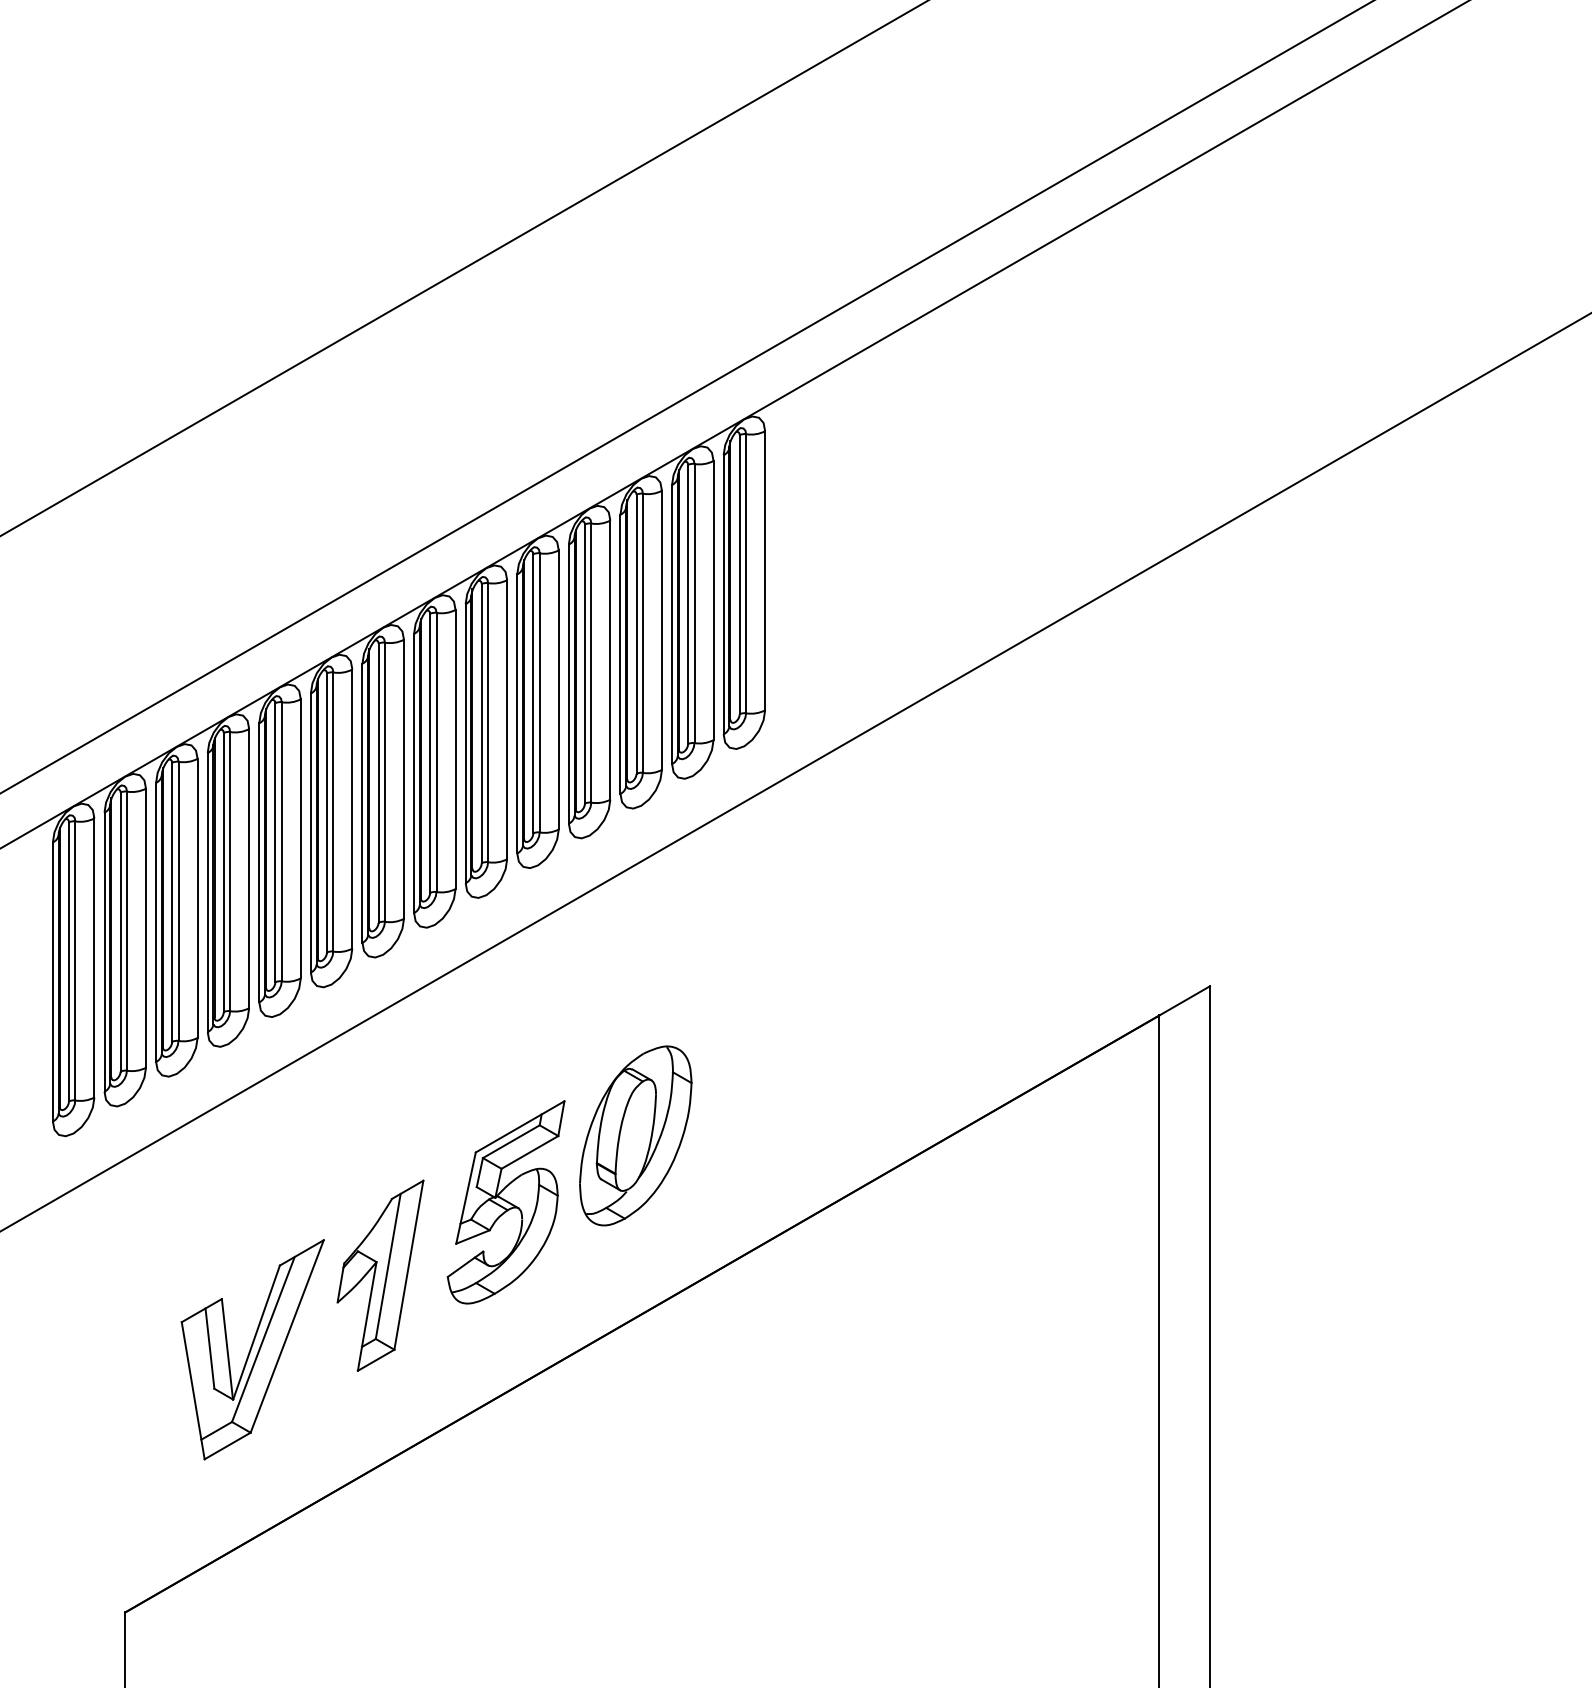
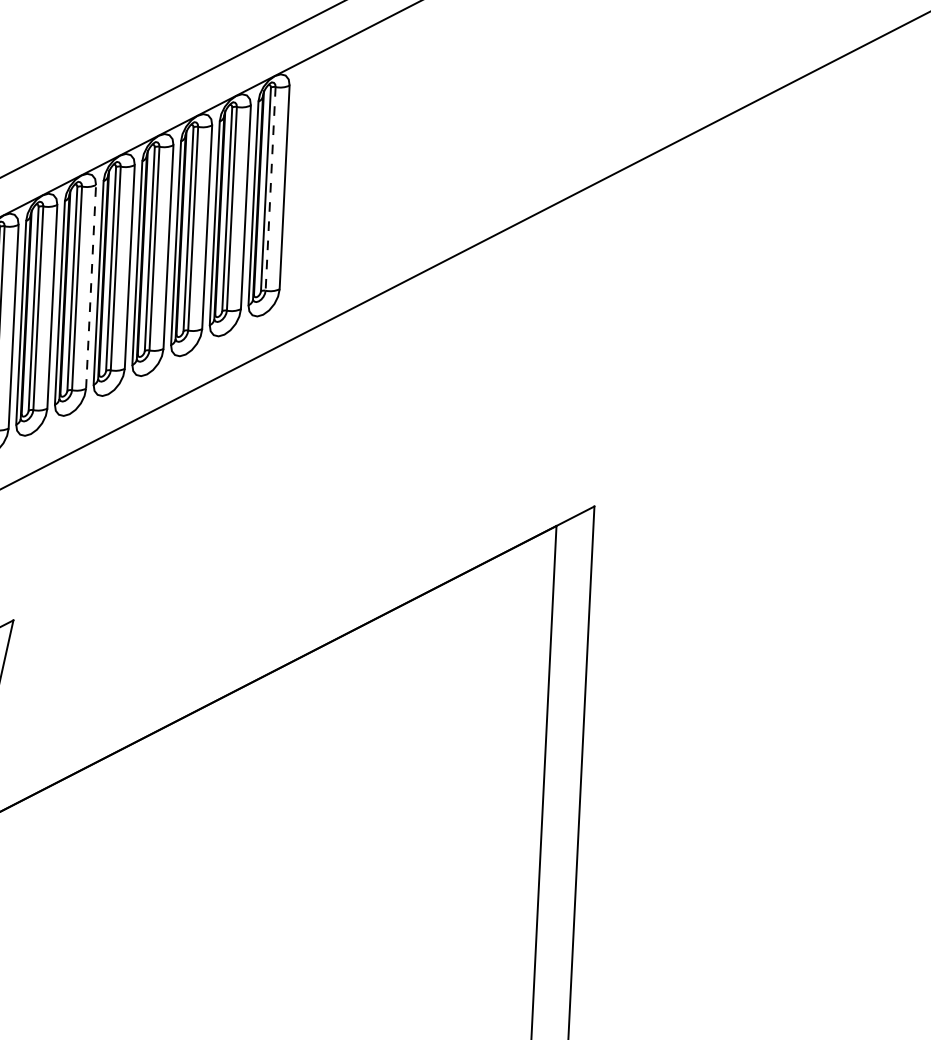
line: (746, 573) -> (270, 188), solid -> dashed
line: (507, 719) -> (91, 286), solid -> dashed
part: (635, 1135) -> (169, 594), removed
part: (505, 1202) -> (72, 639), removed

